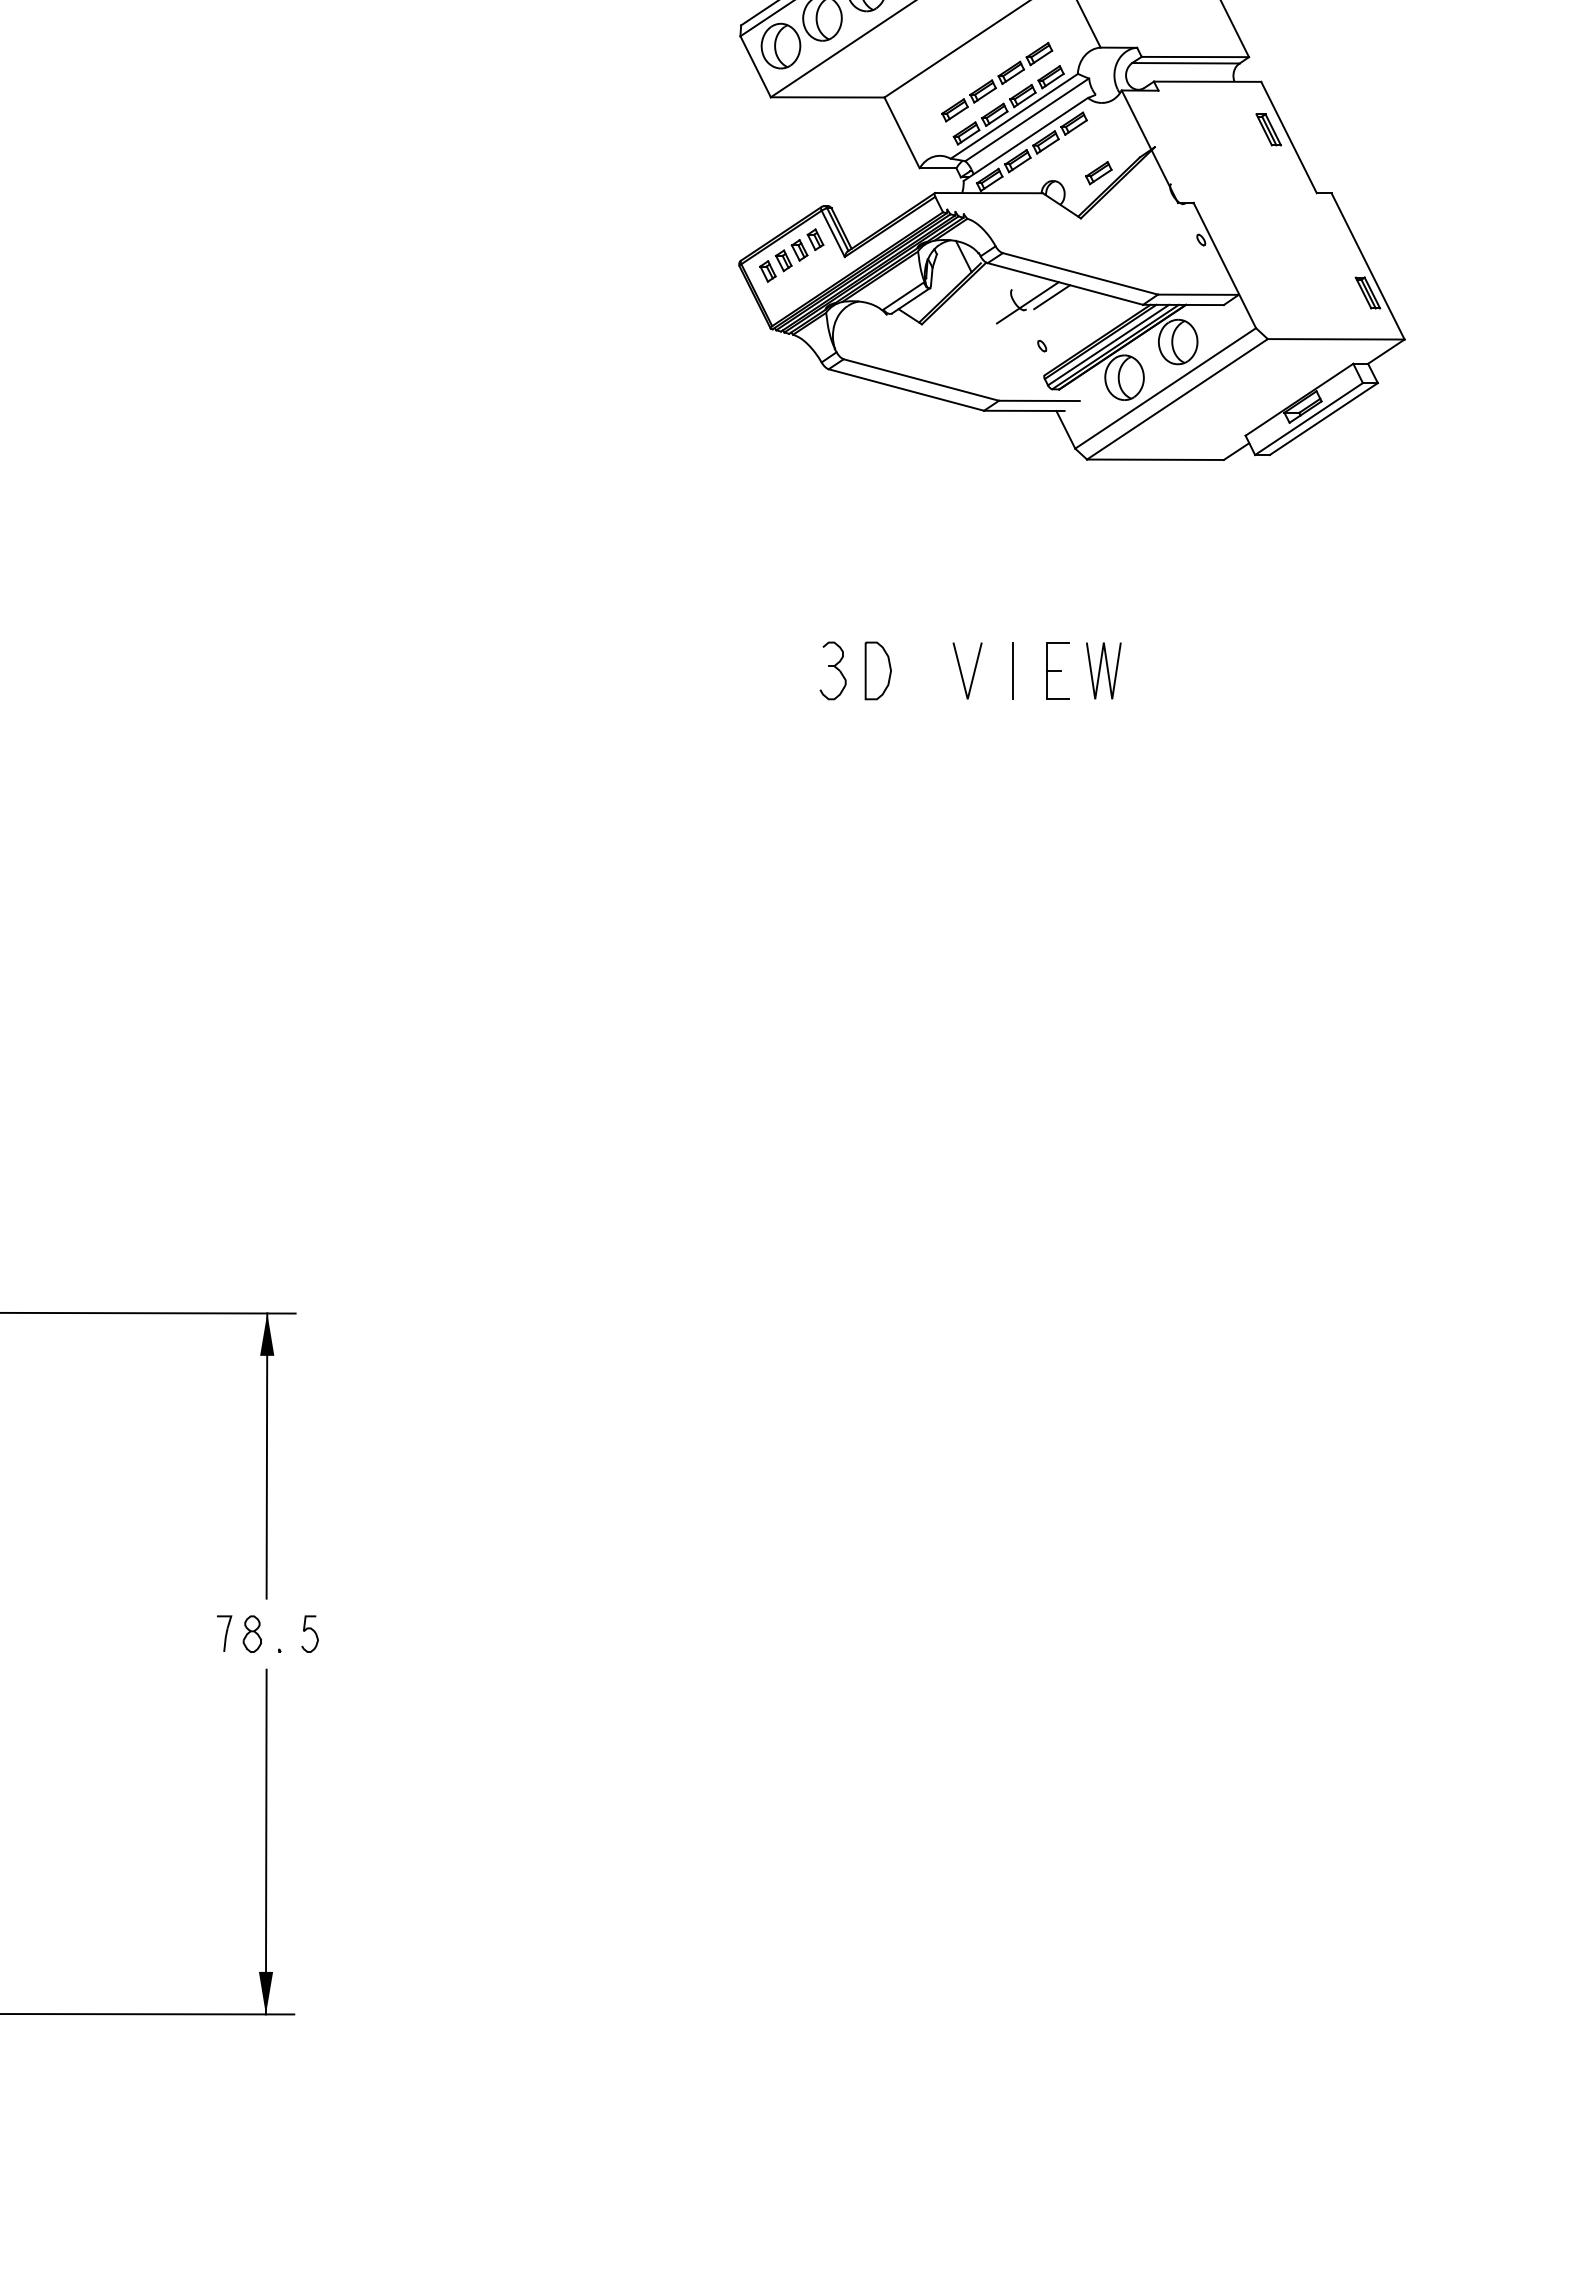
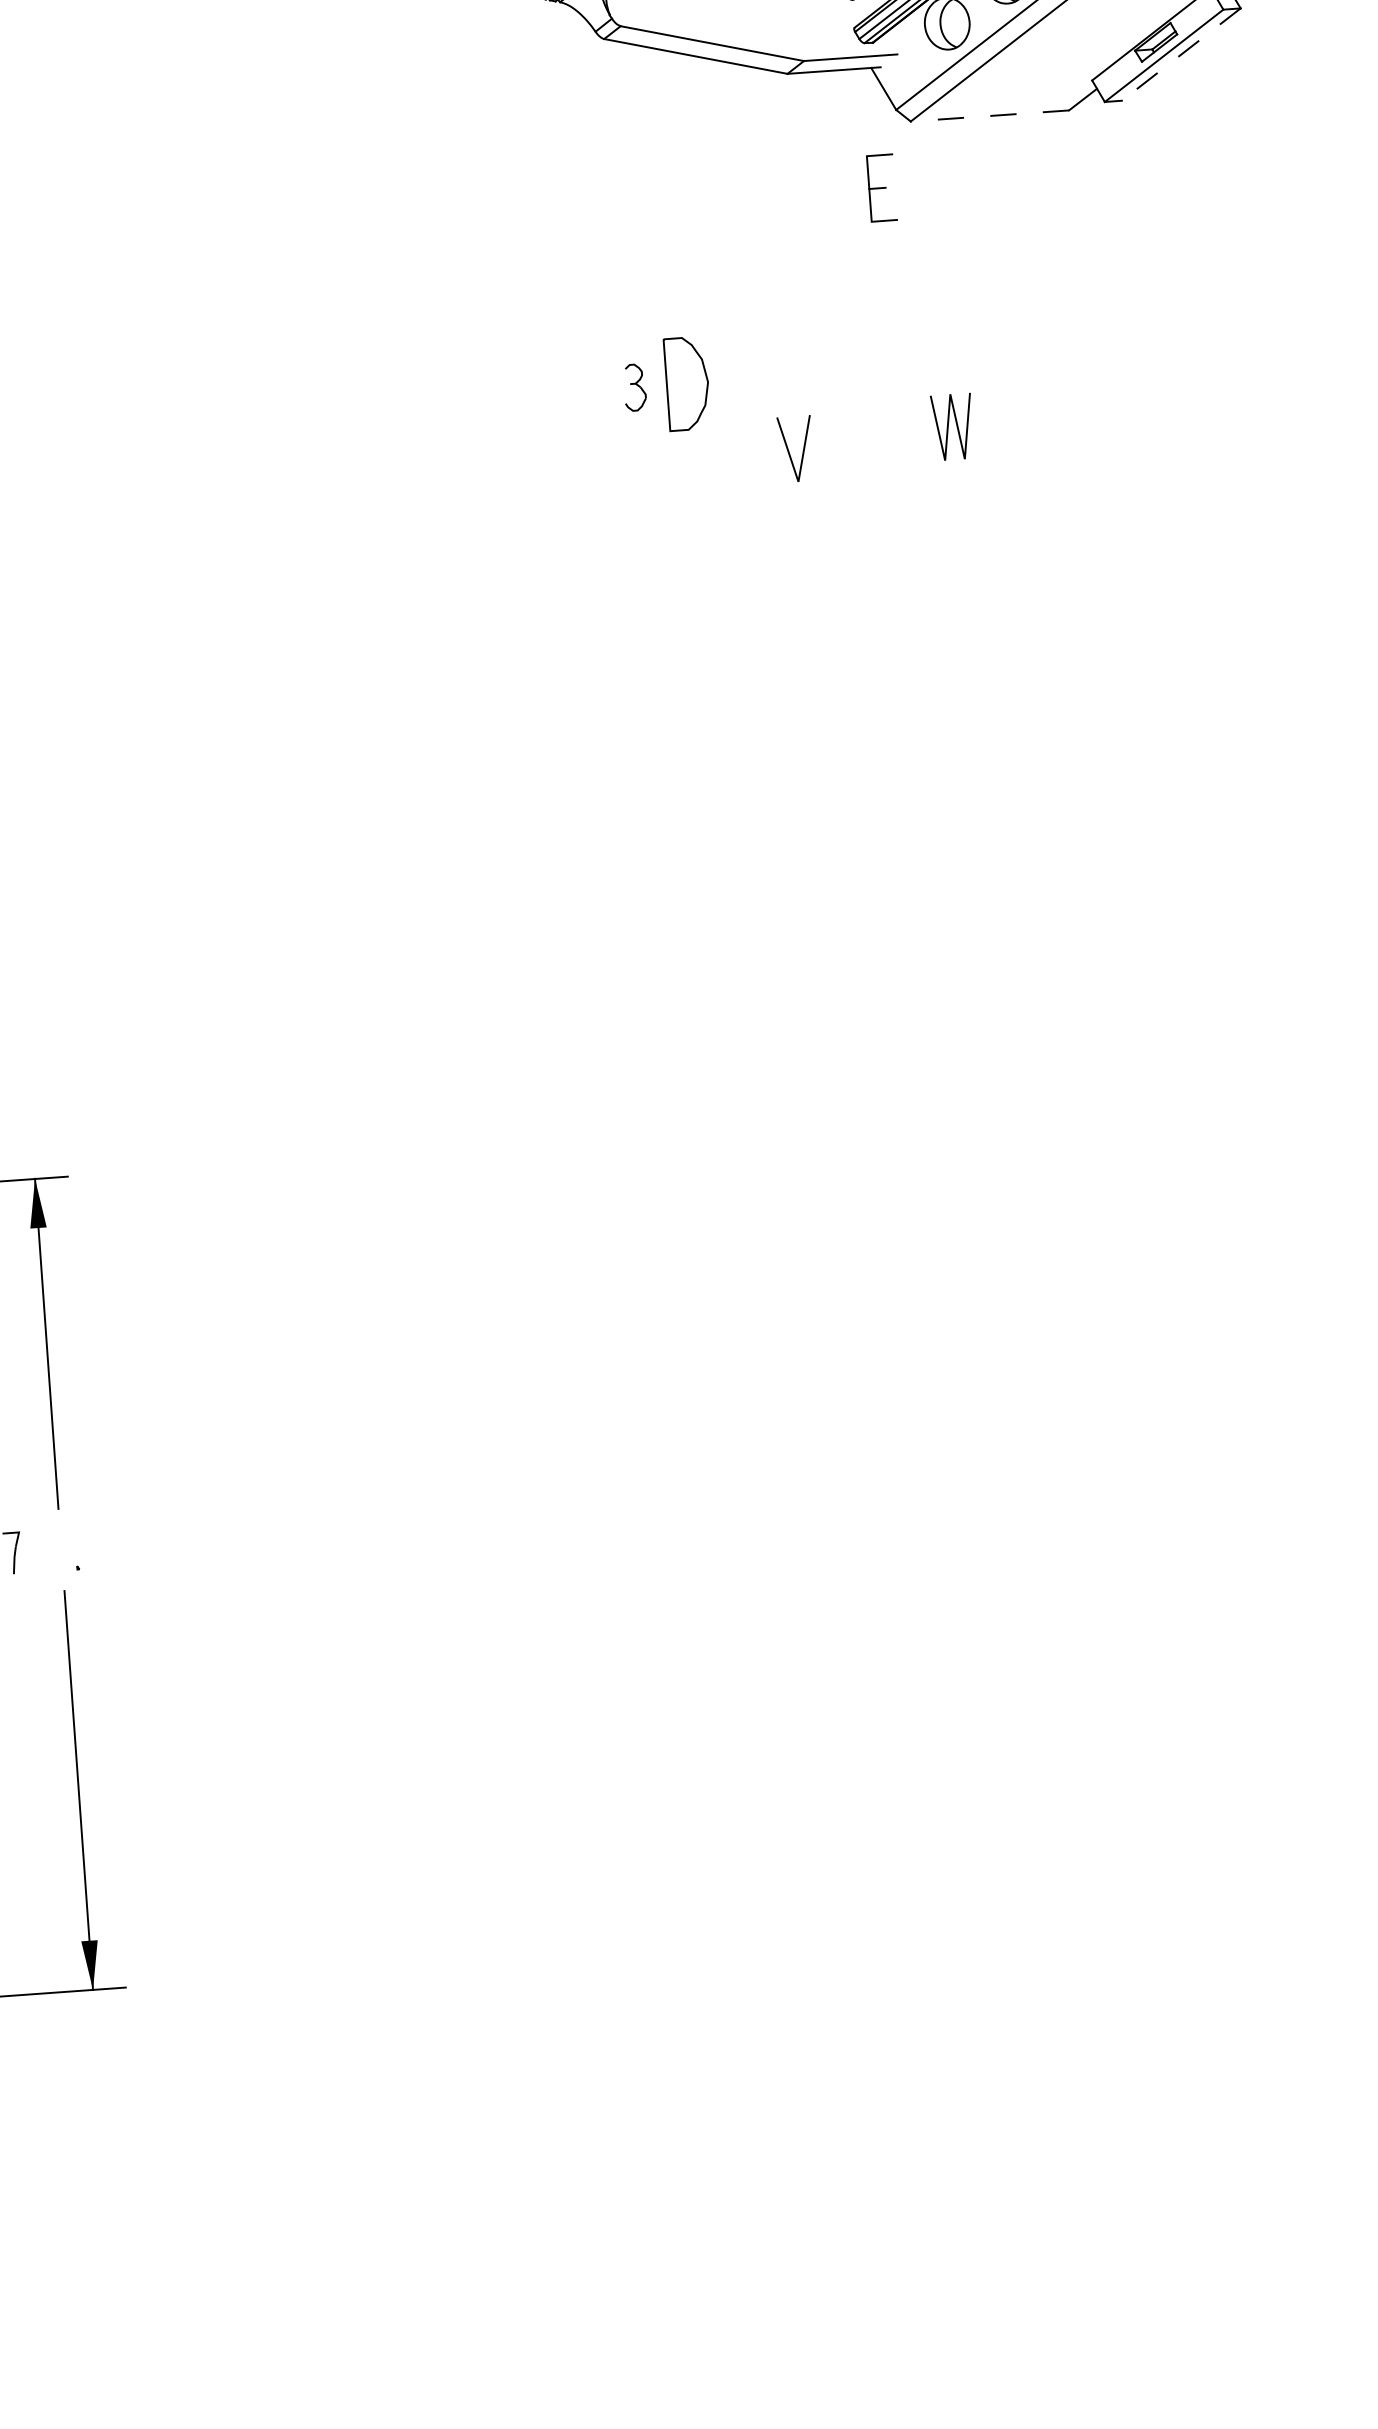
line: (1323, 419) -> (1180, 55), solid -> dashed
line: (1154, 459) -> (988, 115), solid -> dashed
part: (832, 670) -> (634, 387), size x0.7
part: (877, 670) -> (686, 383), size x1.4
line: (1013, 670) -> (843, 371), removed
part: (1057, 670) -> (881, 187), moved
line: (1100, 670) -> (948, 426), moved
line: (962, 673) -> (790, 452), moved
curve: (311, 1630) -> (113, 1541), removed
part: (251, 1633) -> (43, 1550), removed

